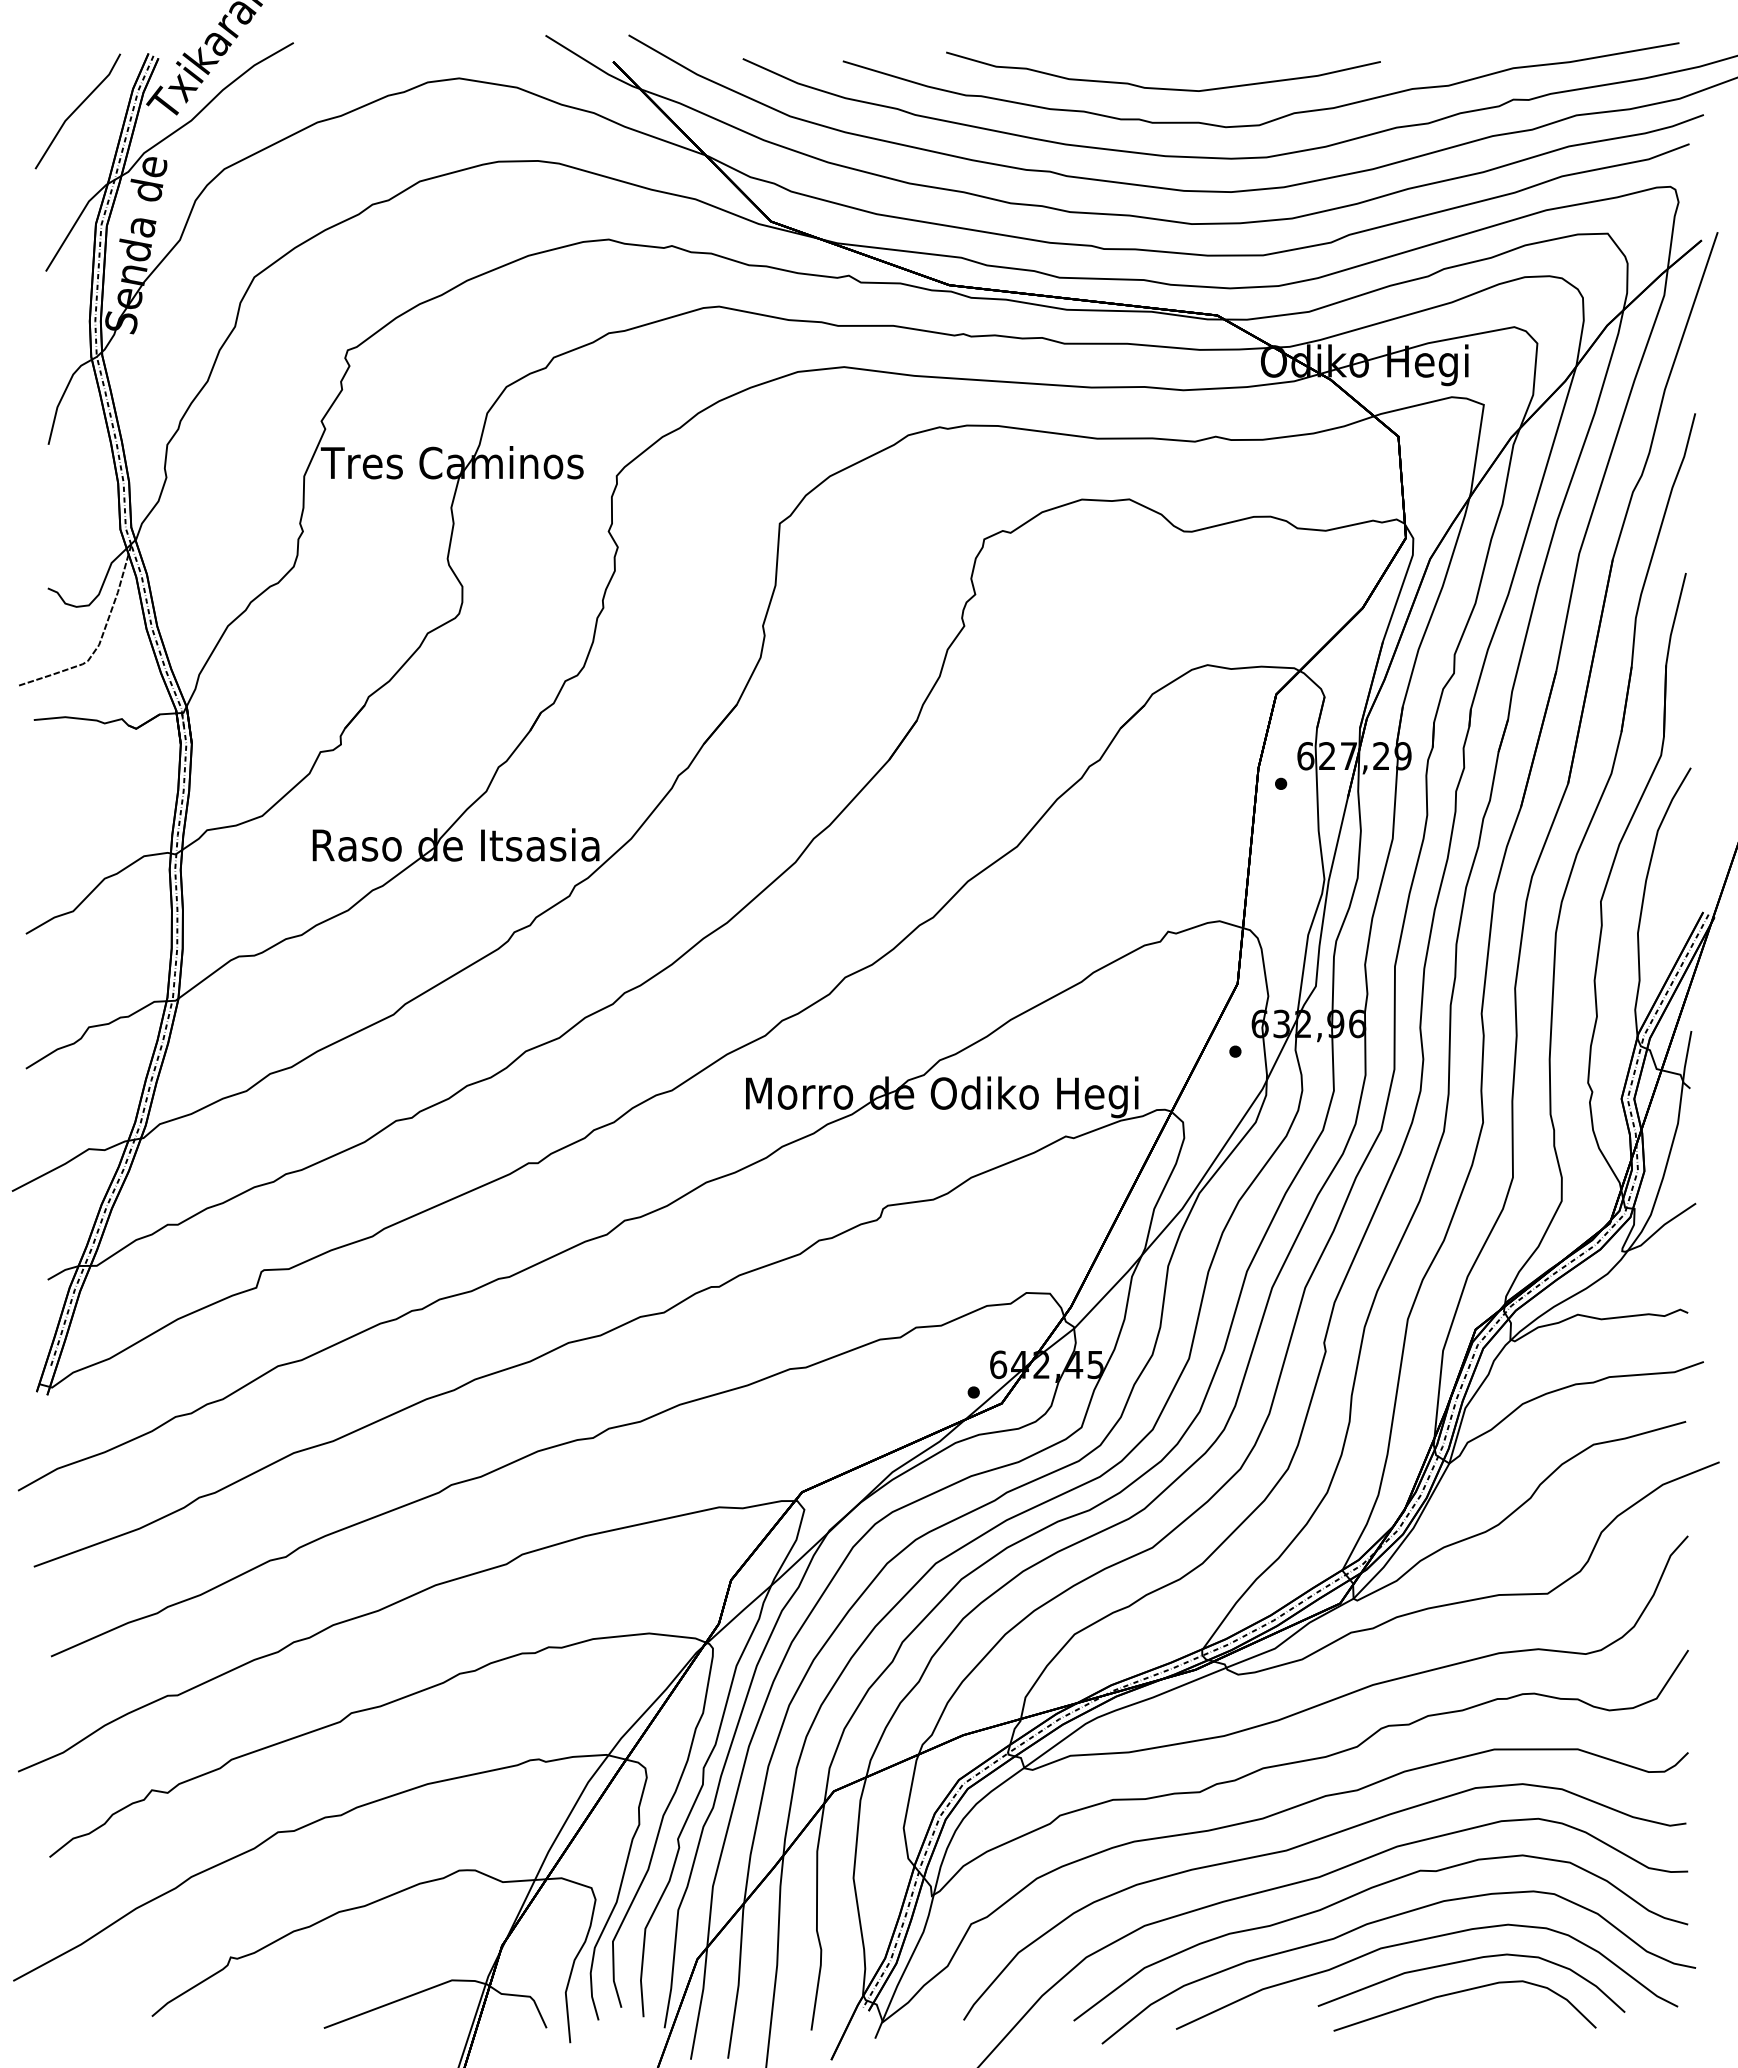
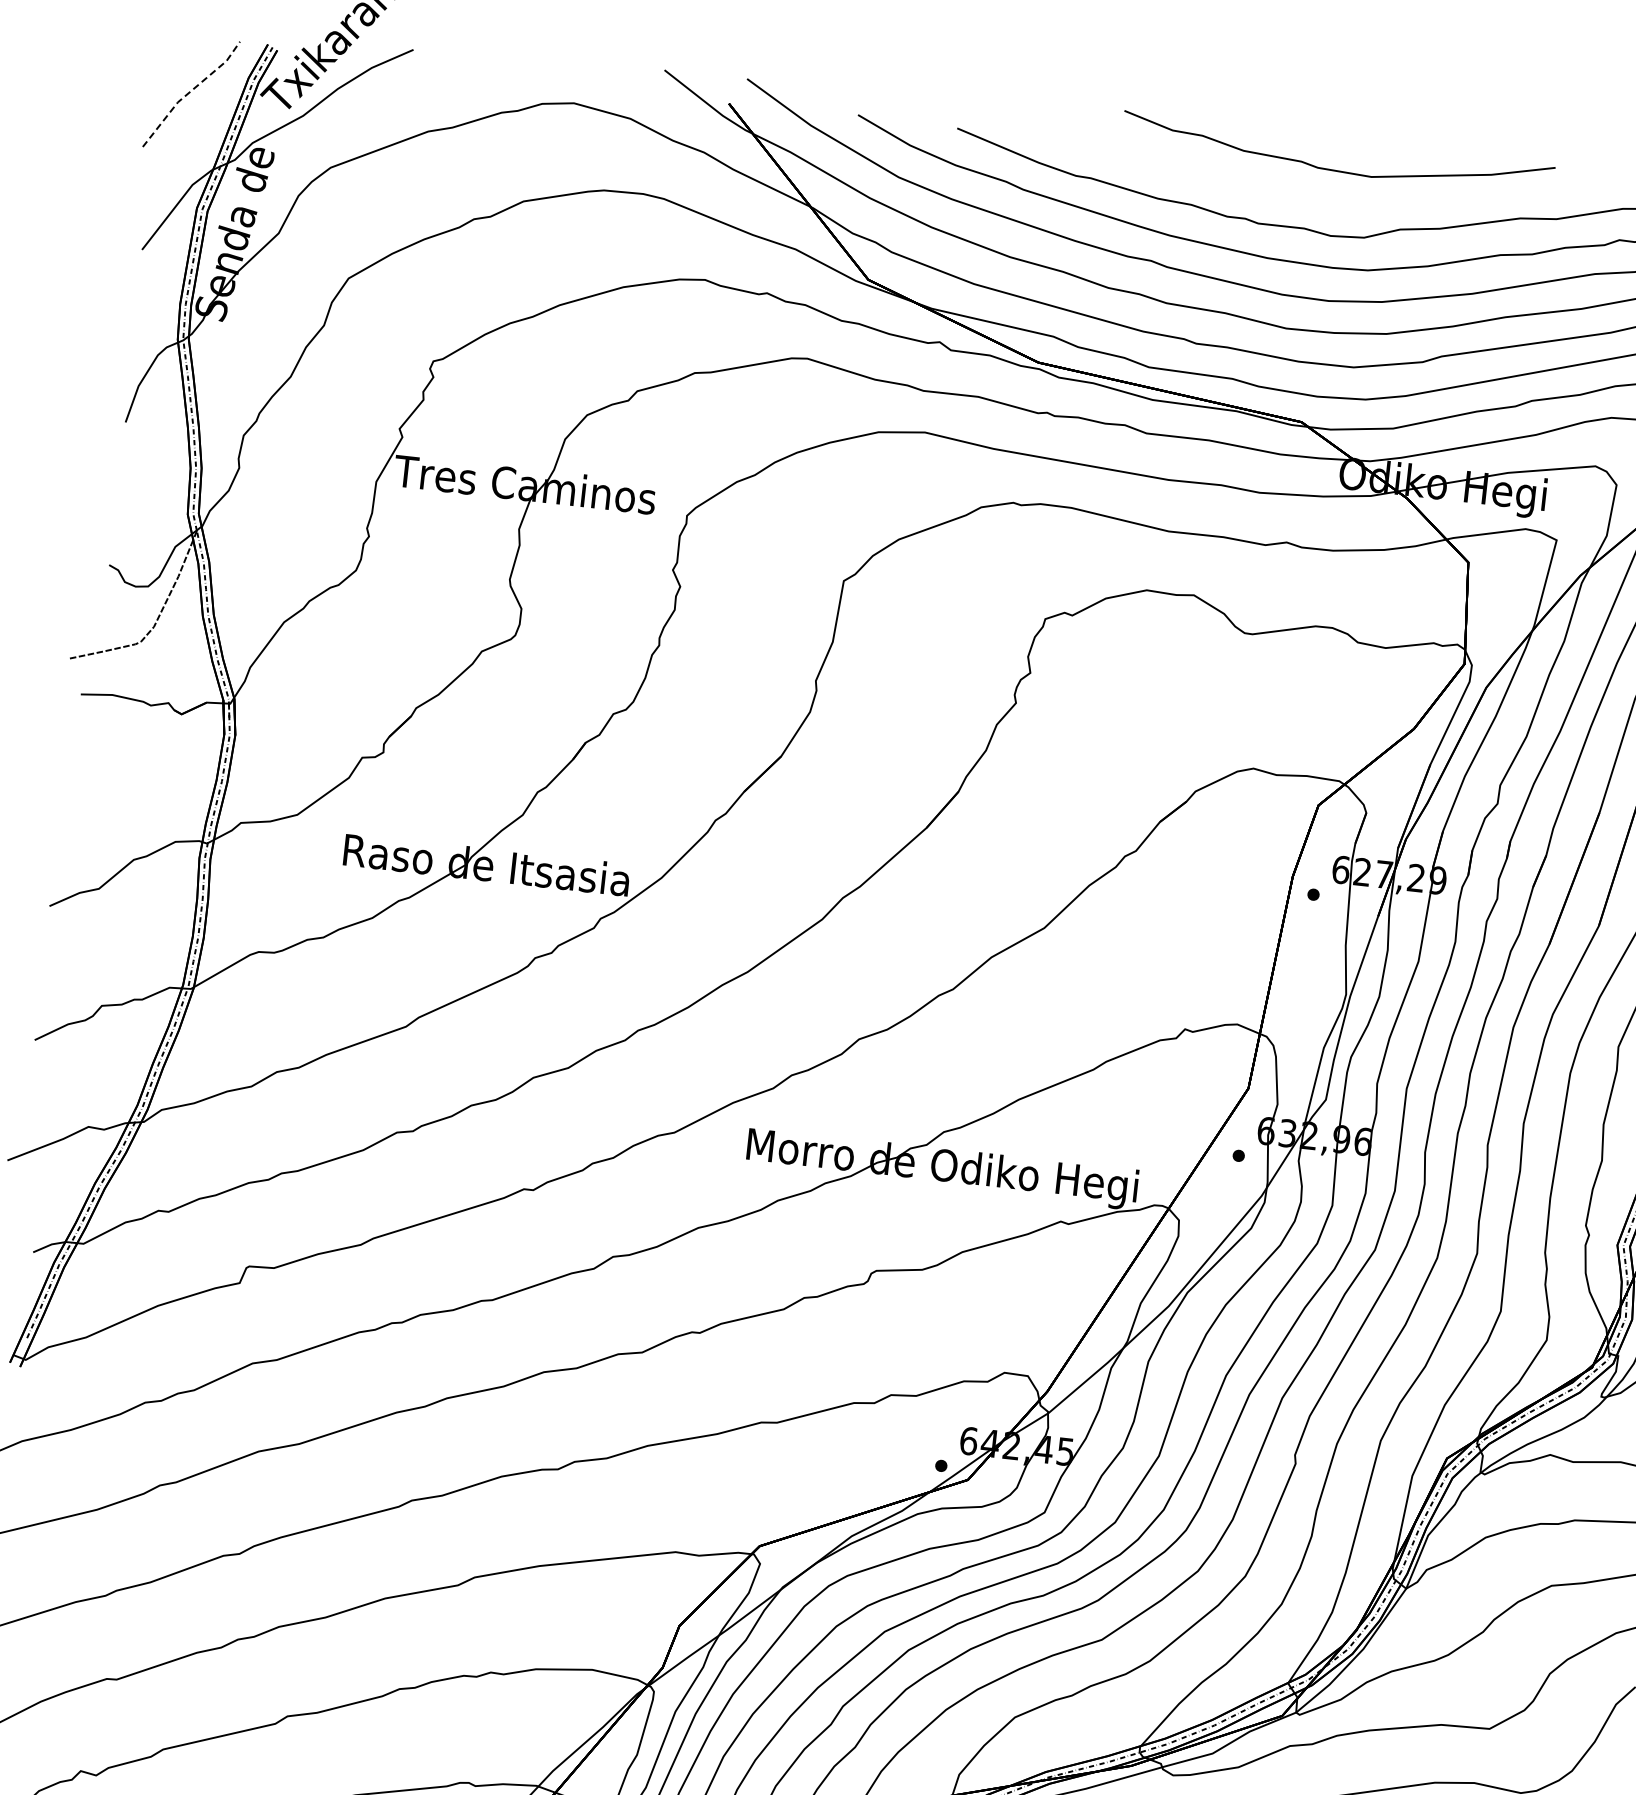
curve: (1160, 87) -> (1333, 169), moved
line: (76, 109) -> (190, 92), solid -> dashed

